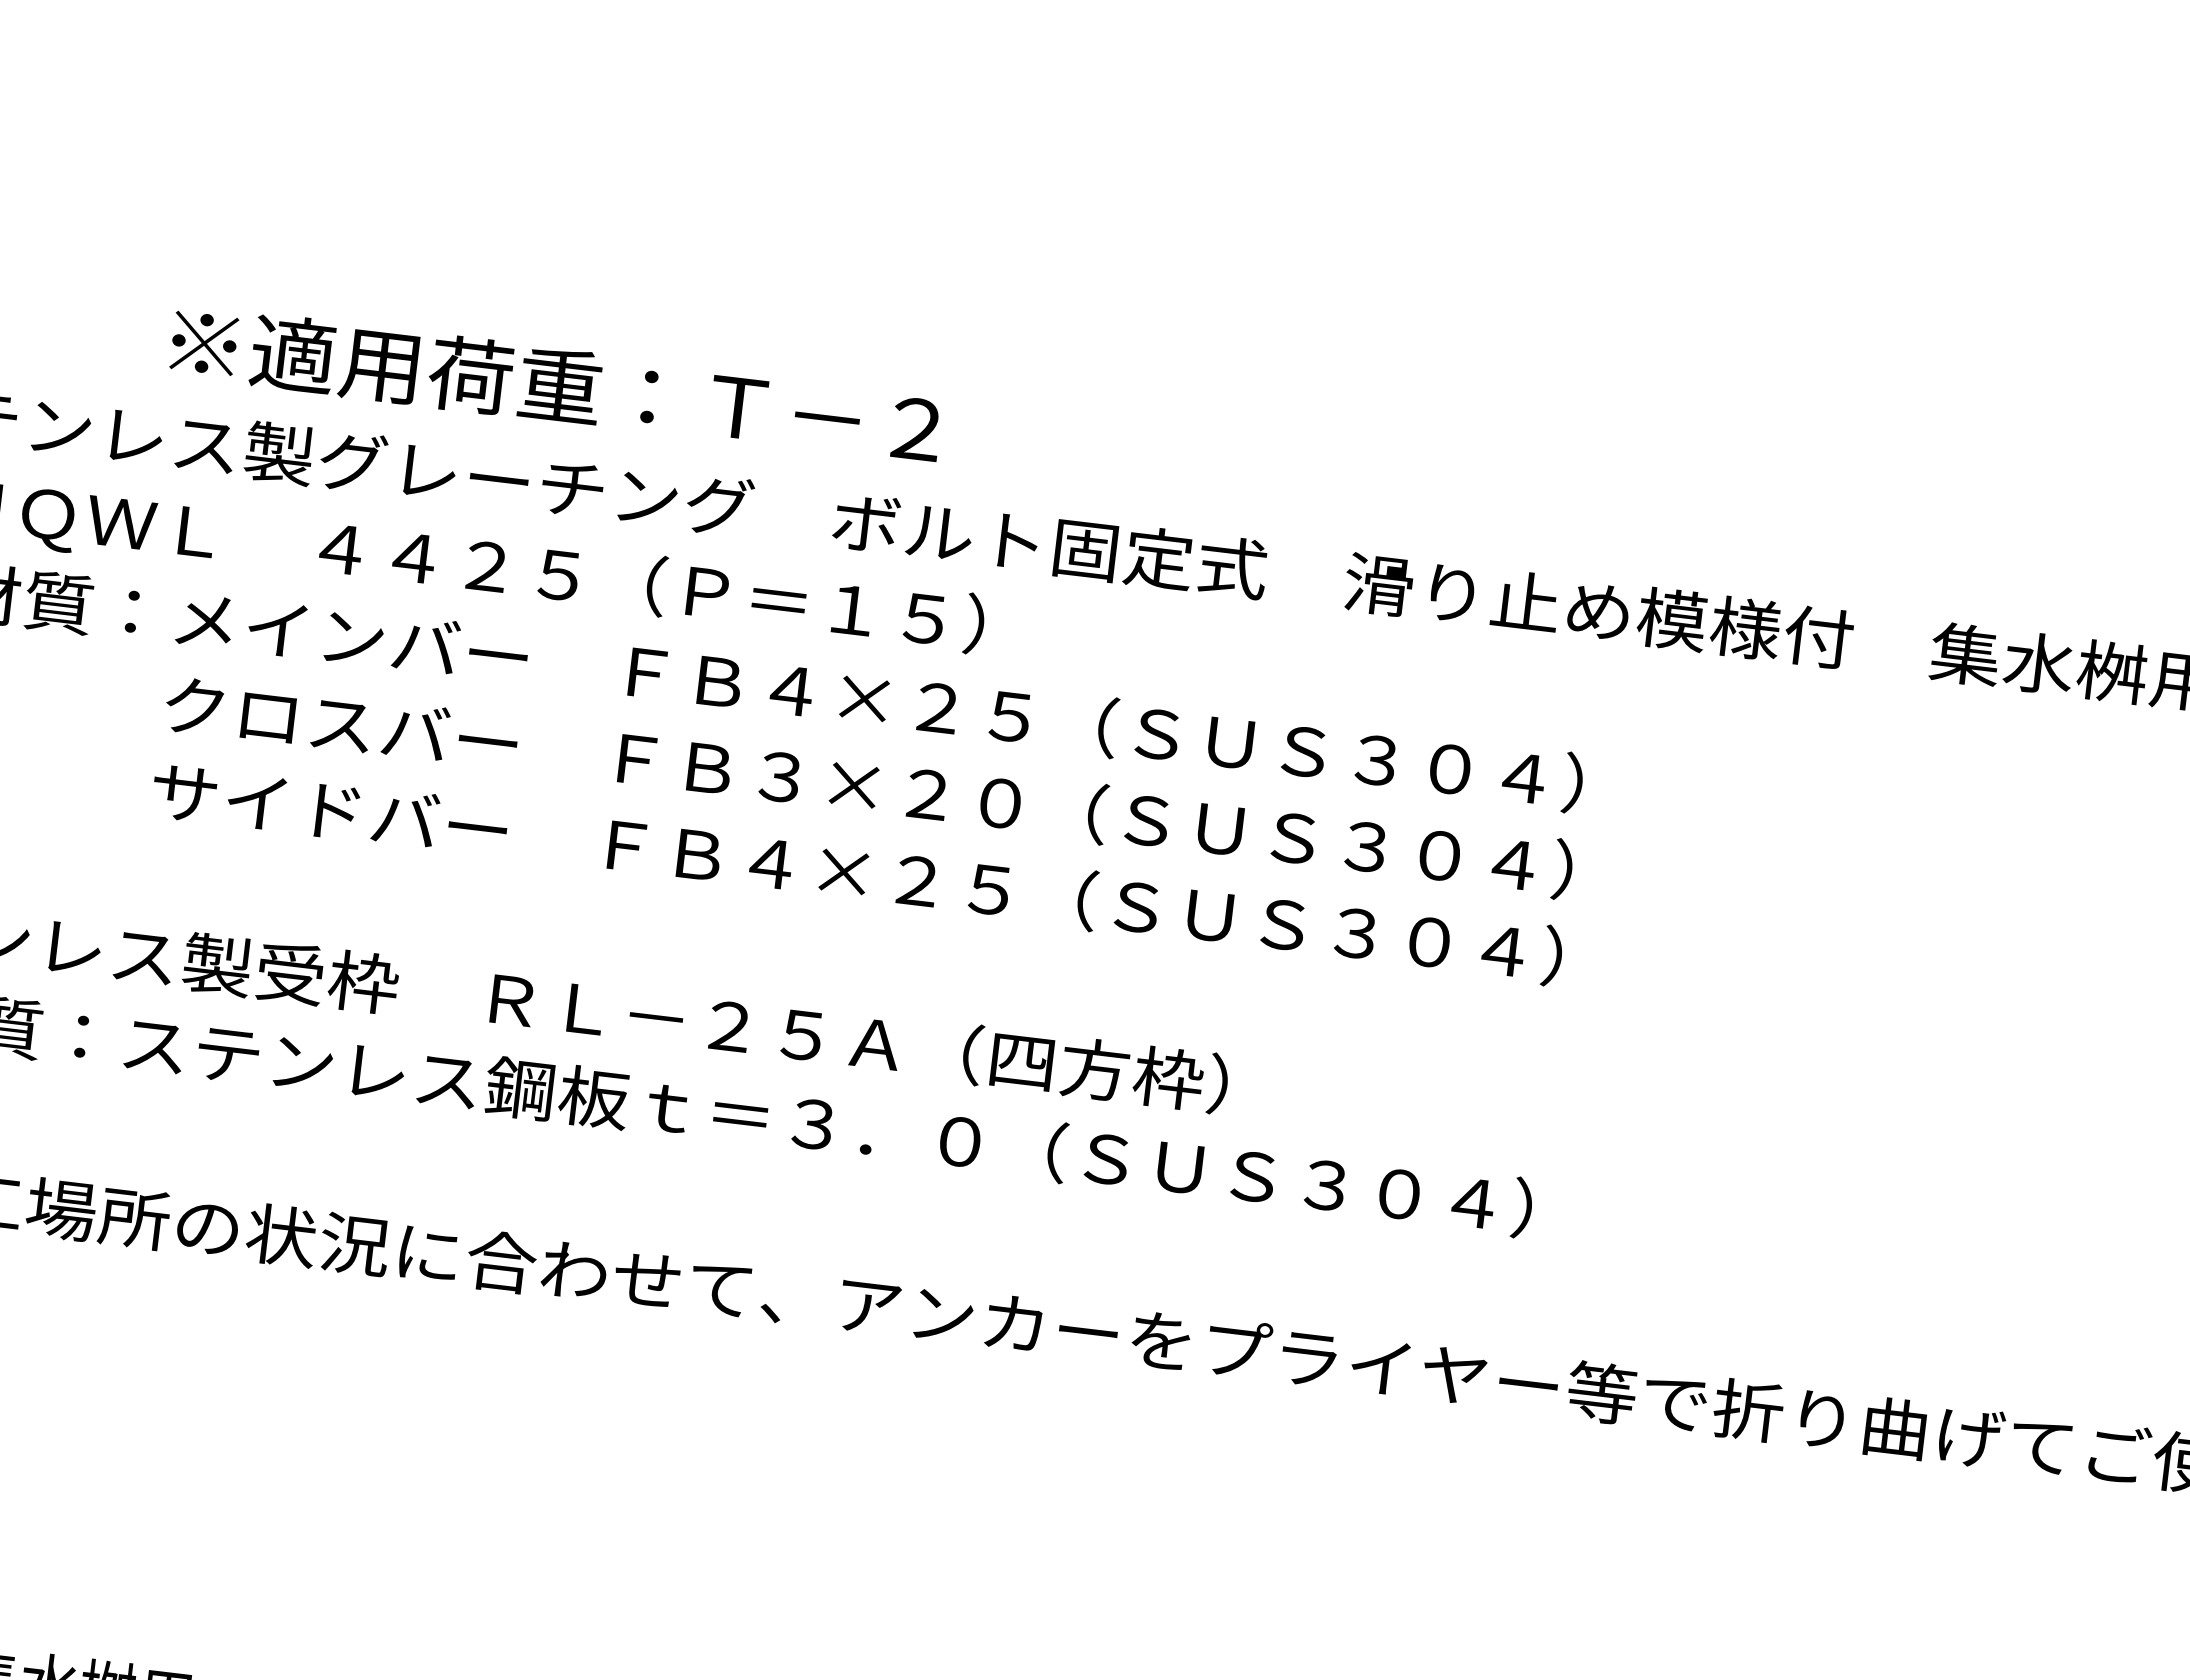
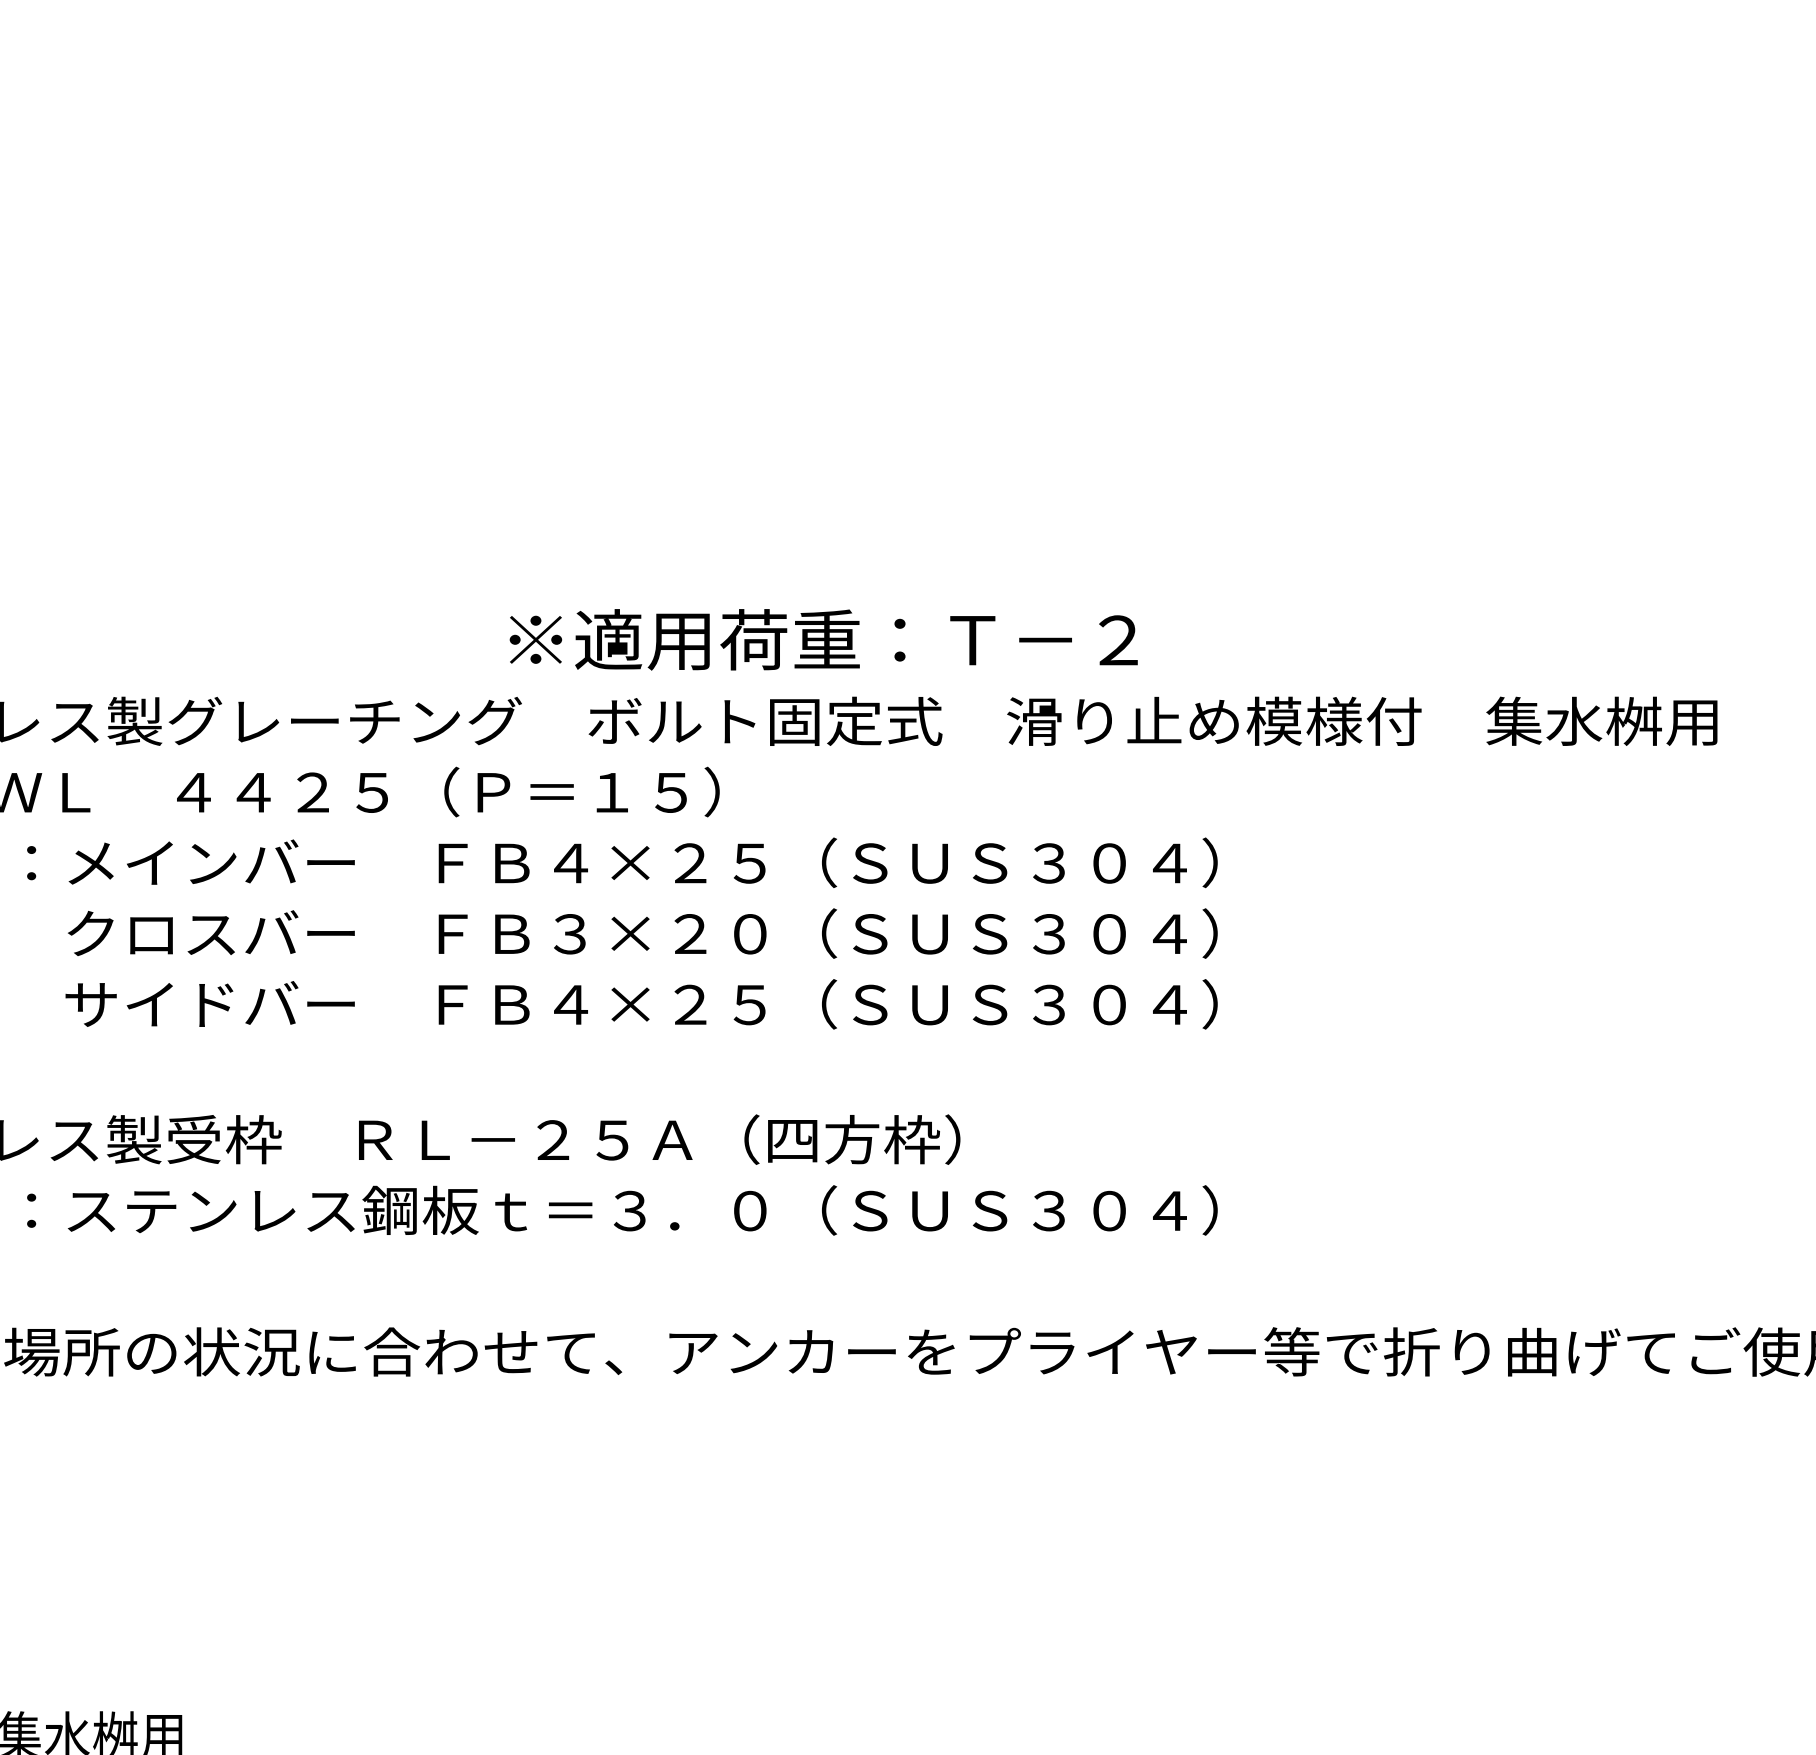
text: (555, 384) -> (823, 639), moved

